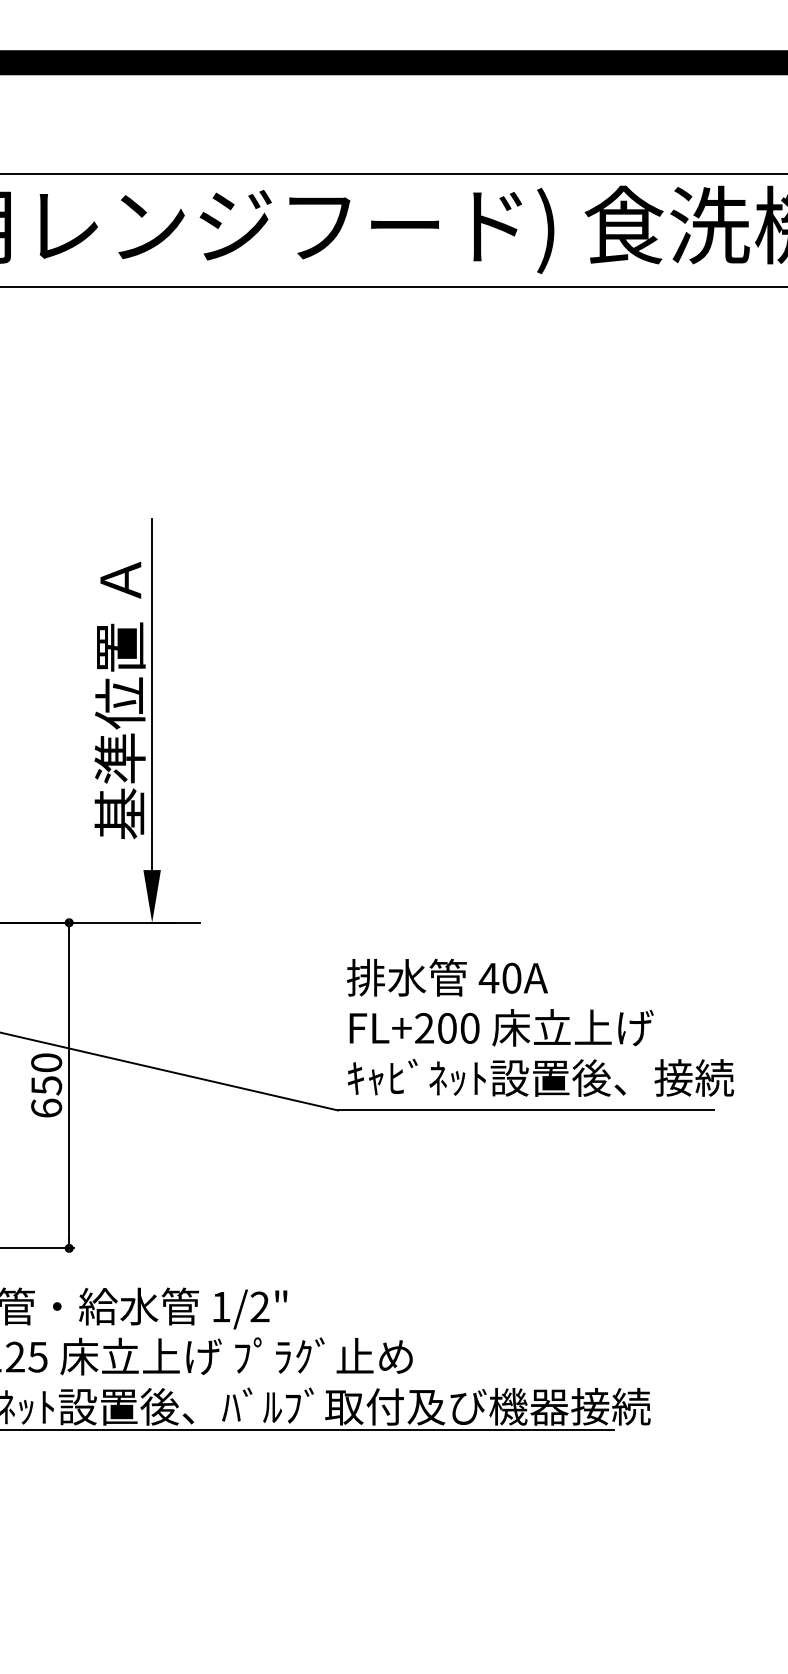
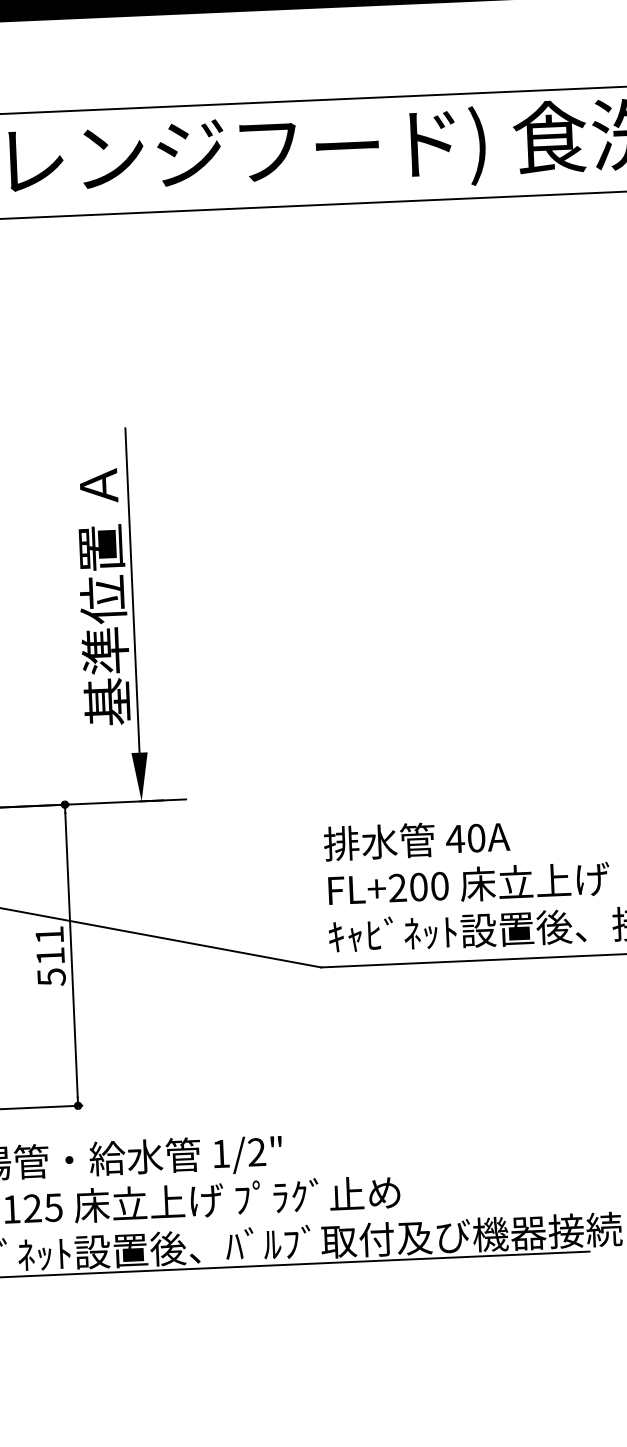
text: (46, 1085) -> (50, 956), 650 -> 511

